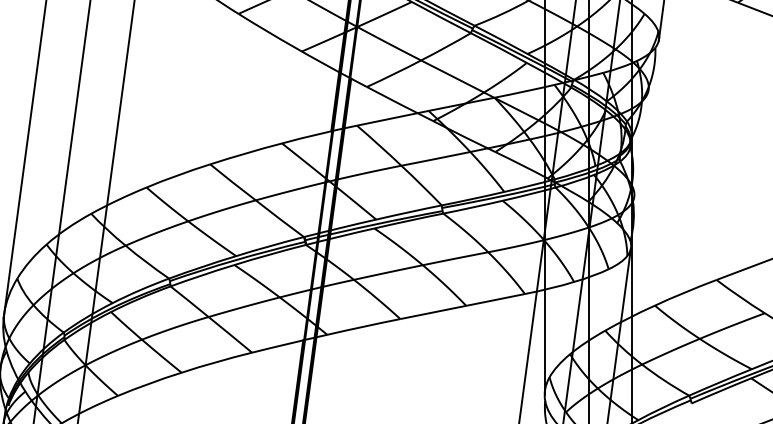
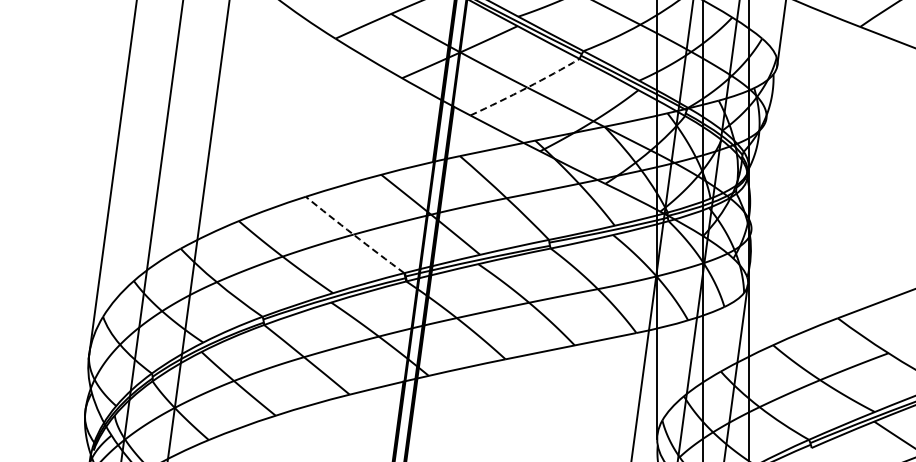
arc: (420, 61) -> (526, 88), solid -> dashed
arc: (256, 201) -> (354, 235), solid -> dashed

